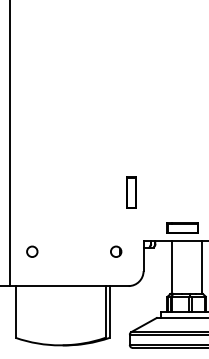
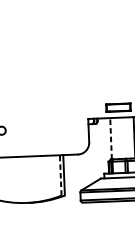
part: (131, 192) -> (77, 81), removed
circle: (116, 251) -> (67, 127), removed
line: (171, 267) -> (110, 138), solid -> dashed
line: (105, 311) -> (60, 175), solid -> dashed

